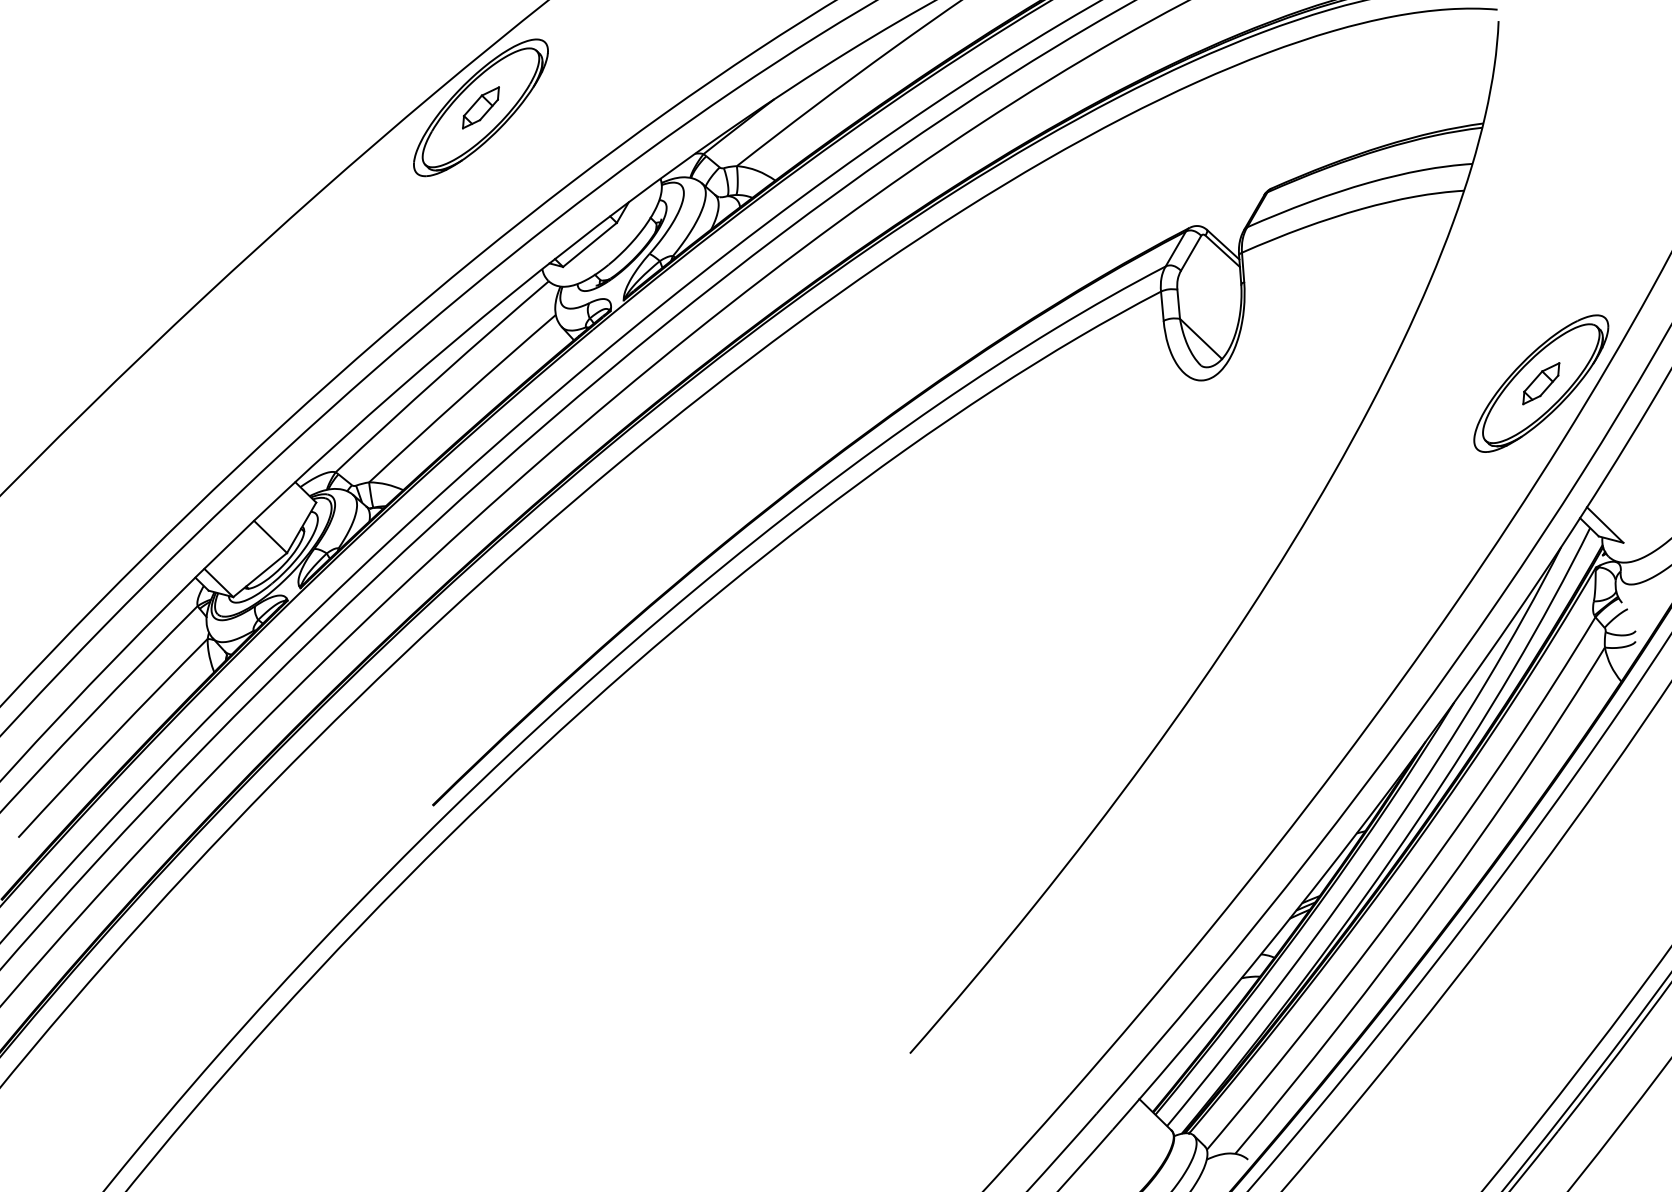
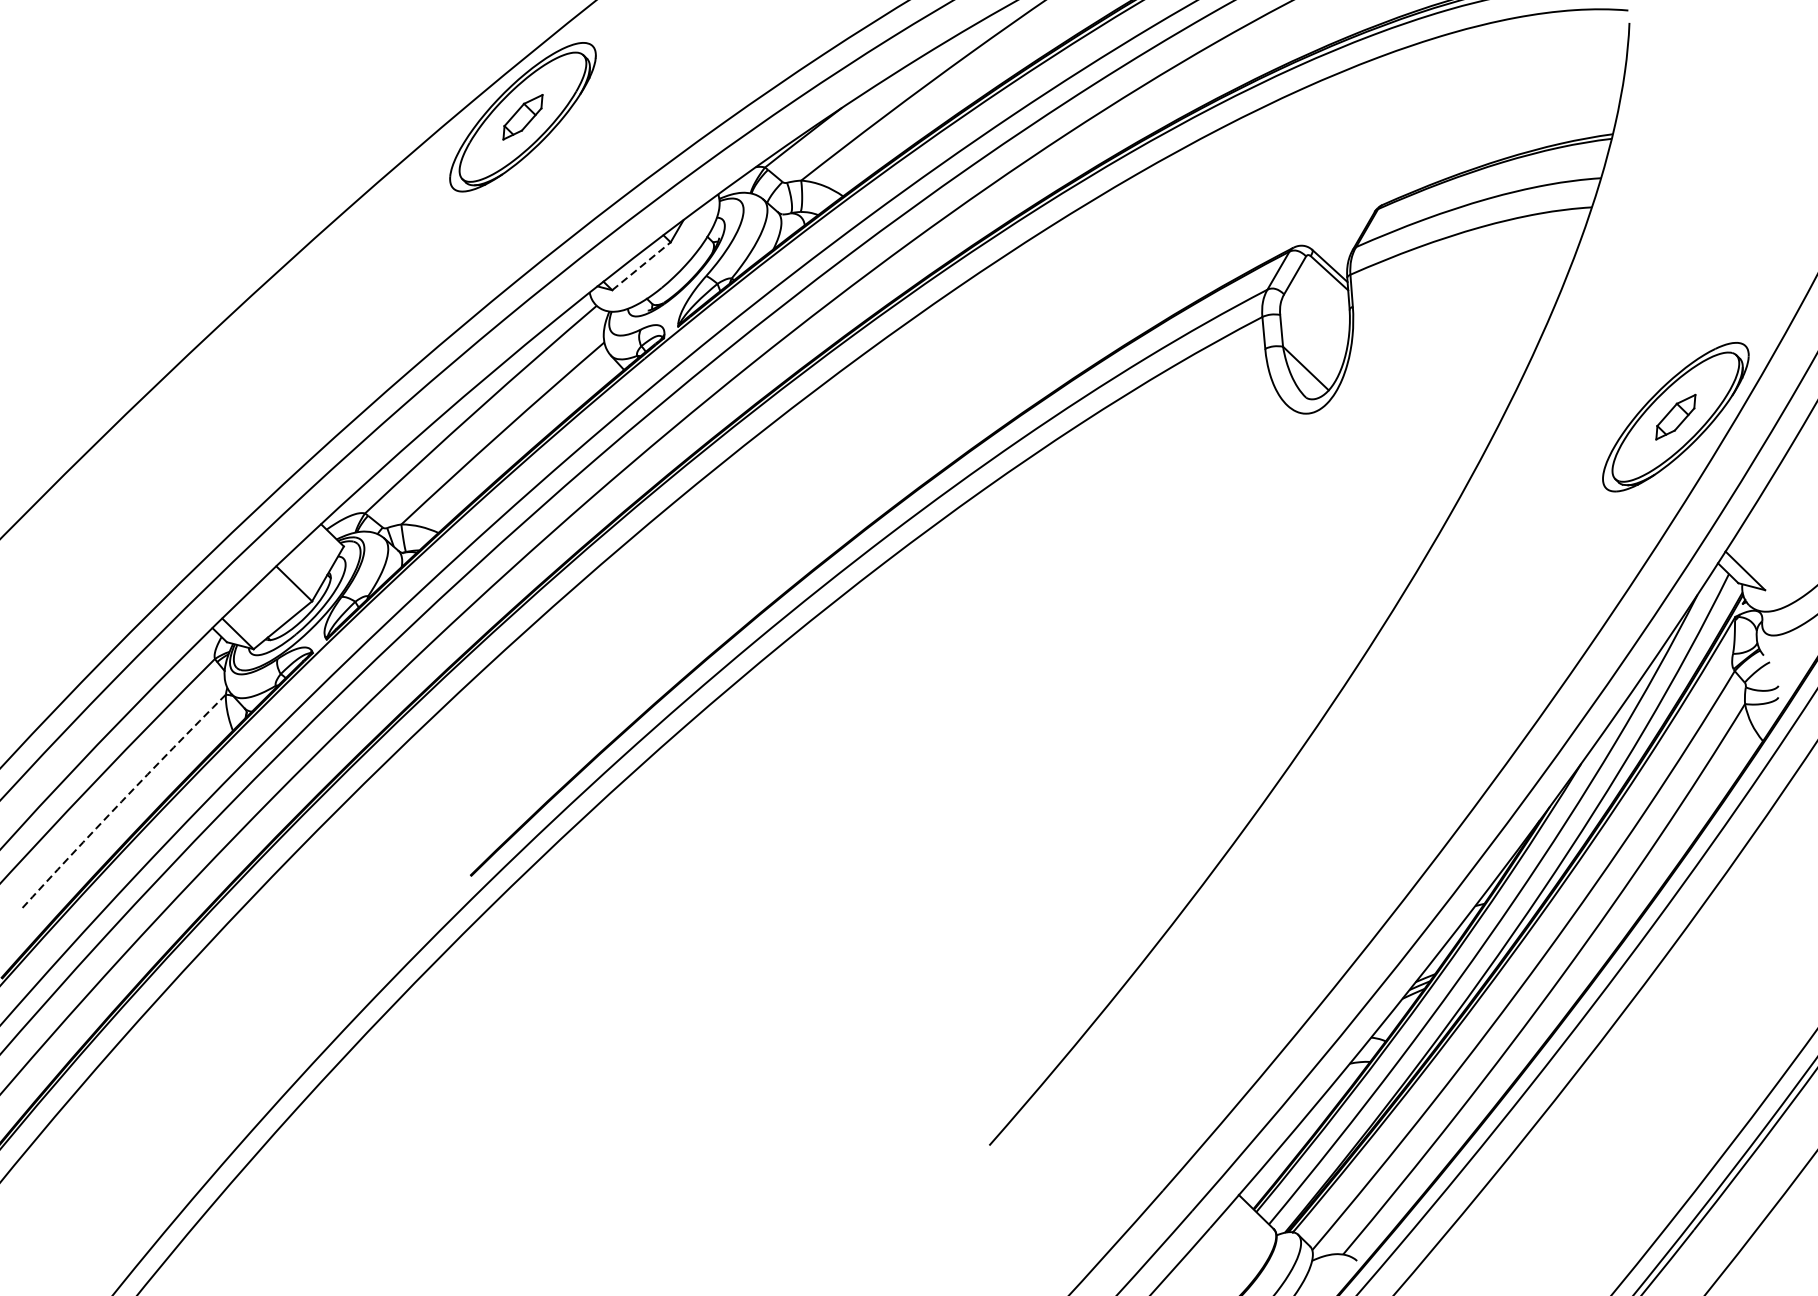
line: (589, 244) -> (640, 265), solid -> dashed
arc: (111, 737) -> (121, 801), solid -> dashed

